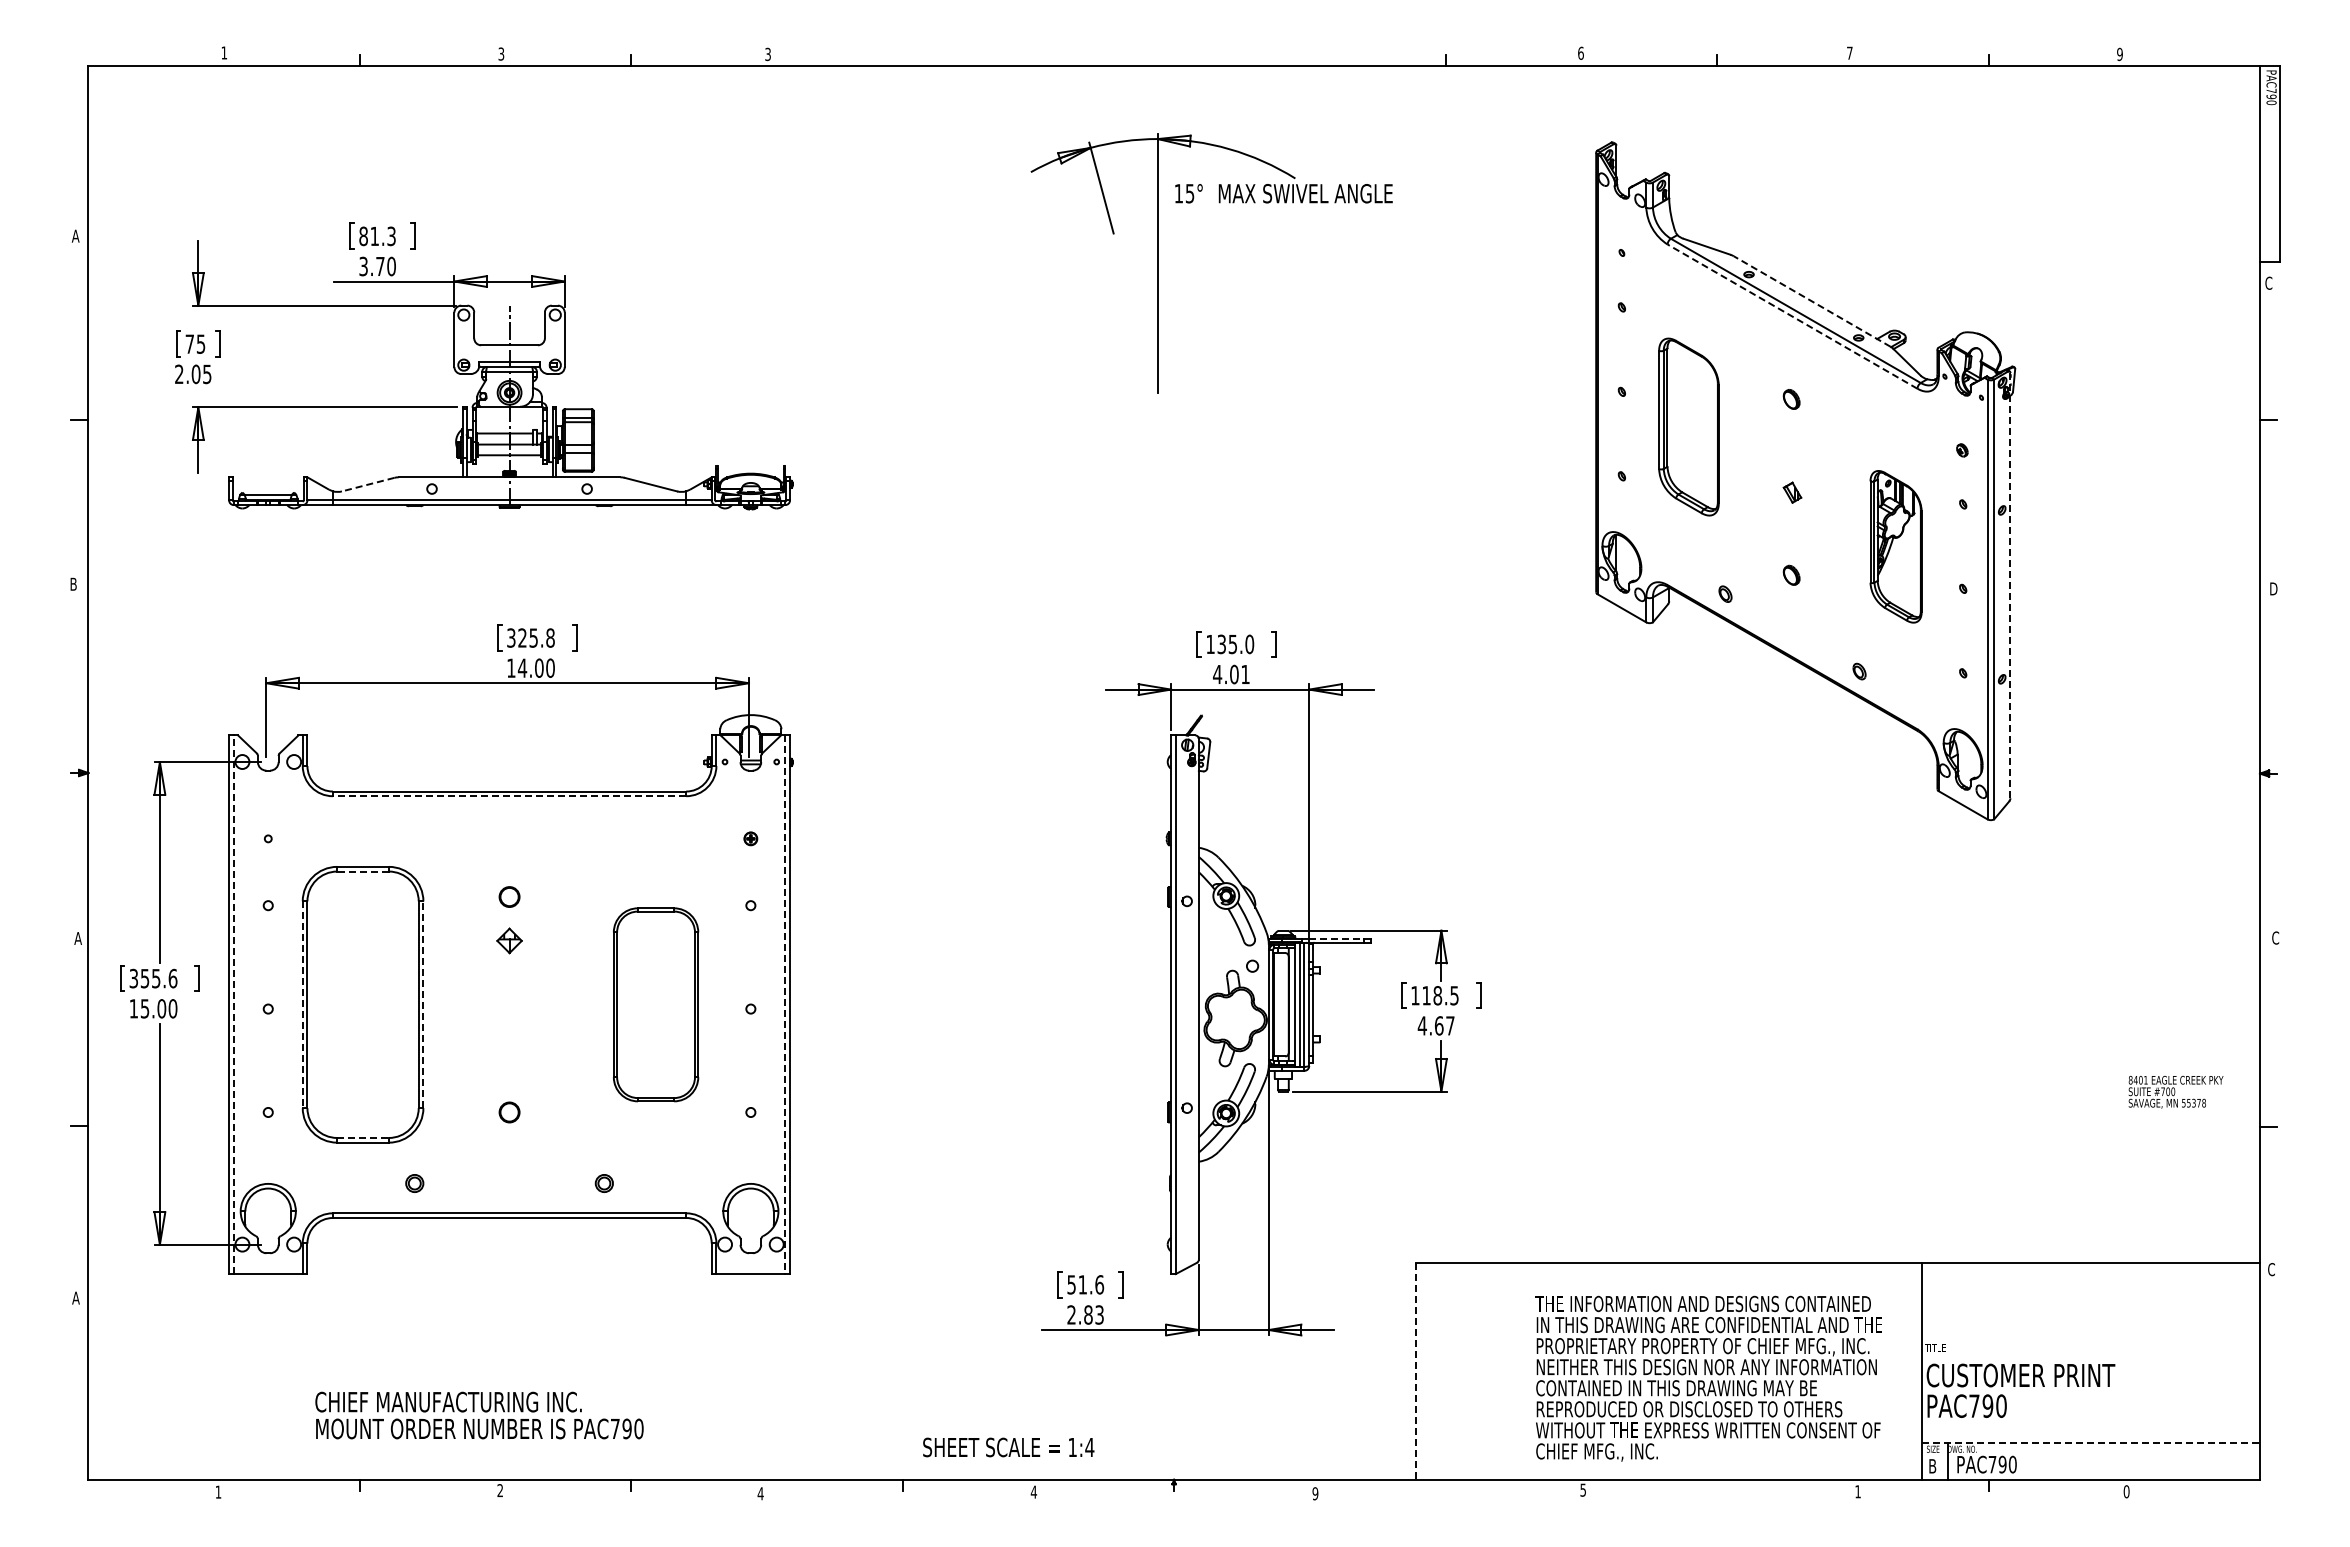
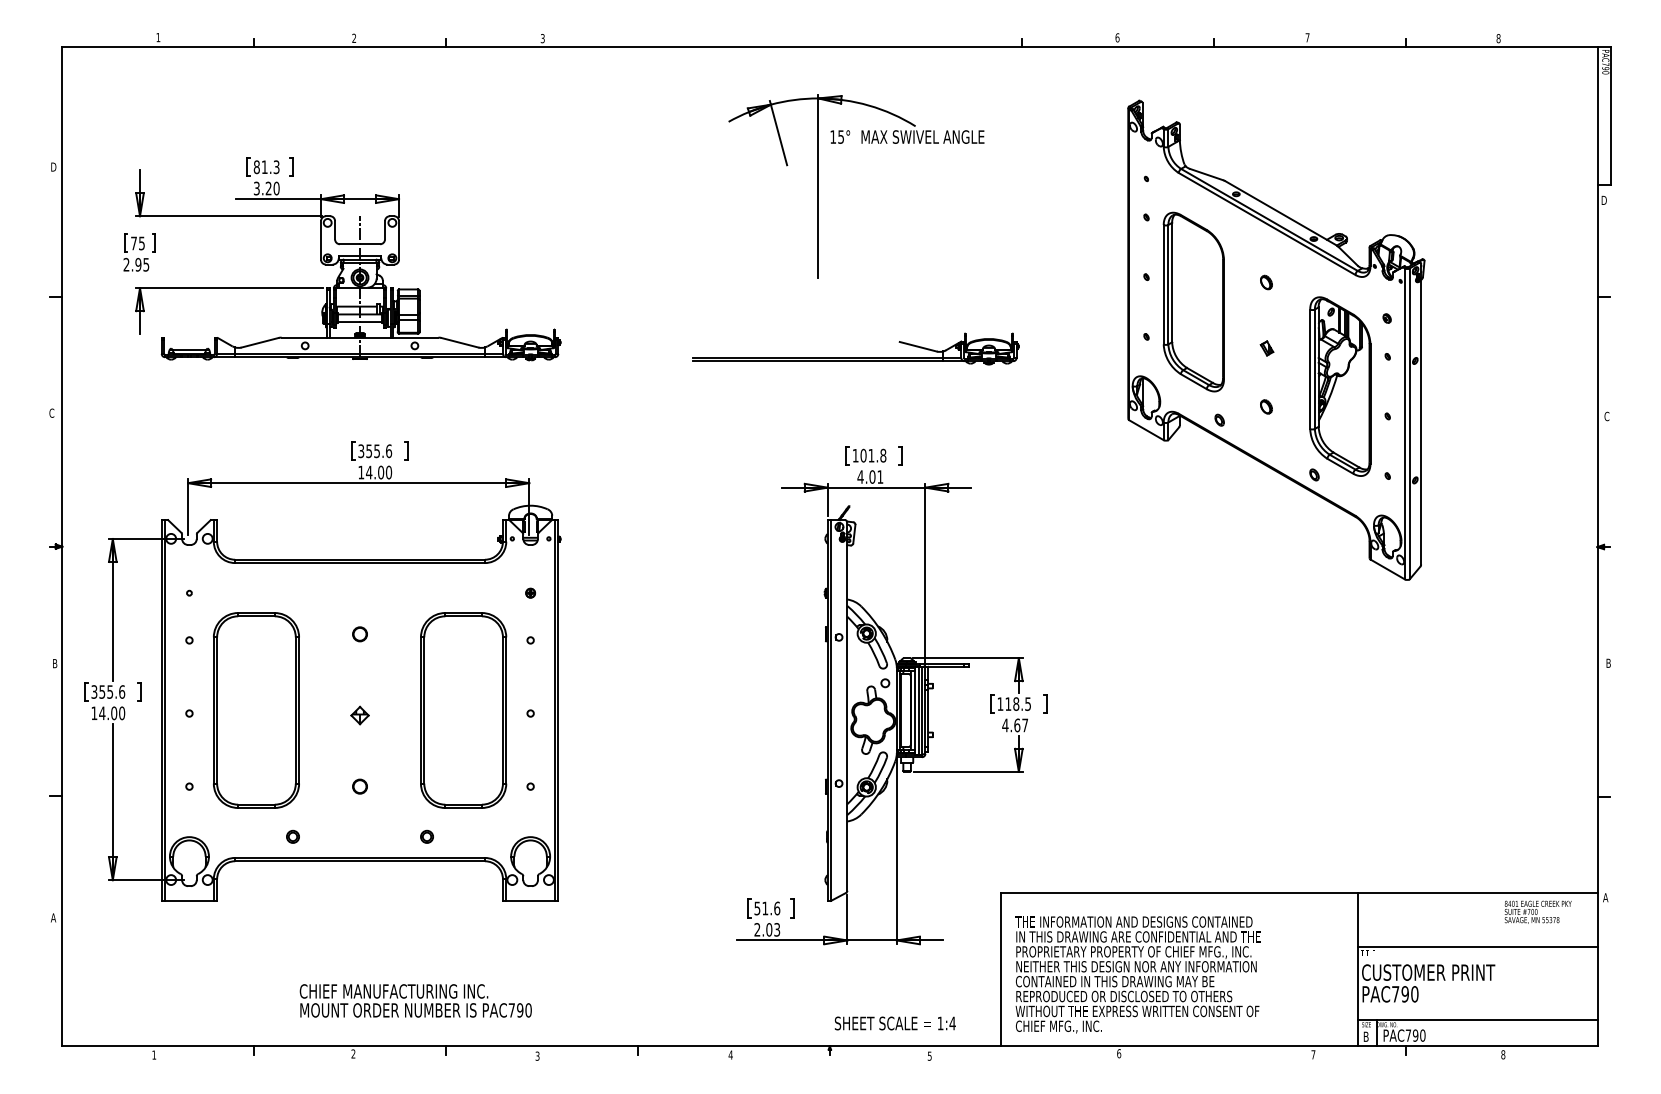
text: (501, 54) -> (354, 38), 3 -> 2
text: (2119, 54) -> (1498, 38), 9 -> 8
text: (75, 235) -> (53, 166), A -> D
text: (380, 265) -> (268, 187), 3.70 -> 3.20
text: (2269, 282) -> (1604, 199), C -> D
line: (1812, 301) -> (1281, 213), dashed -> solid
line: (1792, 316) -> (1267, 223), dashed -> solid
text: (195, 374) -> (137, 264), 2.05 -> 2.95
part: (1688, 426) -> (1193, 301), size x1.43
line: (367, 484) -> (259, 342), dashed -> solid
part: (1211, 505) -> (856, 357), added
part: (1895, 546) -> (1339, 386), size x1.67
text: (73, 583) -> (51, 412), B -> C
line: (2010, 585) -> (1421, 414), dashed -> solid
text: (2273, 588) -> (1607, 416), D -> C
text: (536, 637) -> (379, 450), 325.8 -> 355.6
text: (1235, 644) -> (873, 455), 135.0 -> 101.8
line: (509, 796) -> (359, 563), dashed -> solid
line: (363, 871) -> (256, 616), dashed -> solid
text: (2275, 937) -> (1608, 662), C -> B
text: (77, 938) -> (54, 663), A -> B
line: (1336, 938) -> (944, 663), dashed -> solid
part: (509, 940) -> (359, 715), moved
line: (233, 1004) -> (164, 710), dashed -> solid
line: (423, 1004) -> (299, 710), dashed -> solid
part: (655, 1004) -> (463, 710), size x1.43
line: (302, 1005) -> (213, 711), dashed -> solid
line: (785, 1005) -> (555, 711), dashed -> solid
text: (144, 1008) -> (101, 713), 15.00 -> 14.00
text: (2175, 1091) -> (1537, 911), moved
line: (363, 1137) -> (256, 804), dashed -> solid
text: (2271, 1269) -> (1605, 897), C -> A
text: (1088, 1314) -> (769, 929), 2.83 -> 2.03
line: (2090, 1339) -> (1477, 947), added
line: (1416, 1371) -> (1001, 969), dashed -> solid
text: (1708, 1378) -> (1137, 974), moved
text: (479, 1415) -> (415, 1000), moved
line: (2091, 1443) -> (1478, 1020), dashed -> solid
text: (1008, 1447) -> (895, 1023), moved
text: (1583, 1489) -> (1119, 1053), 5 -> 6
text: (1857, 1491) -> (1313, 1054), 1 -> 7
text: (2126, 1491) -> (1503, 1054), 0 -> 8
text: (760, 1493) -> (537, 1056), 4 -> 3
text: (1315, 1493) -> (929, 1056), 9 -> 5

